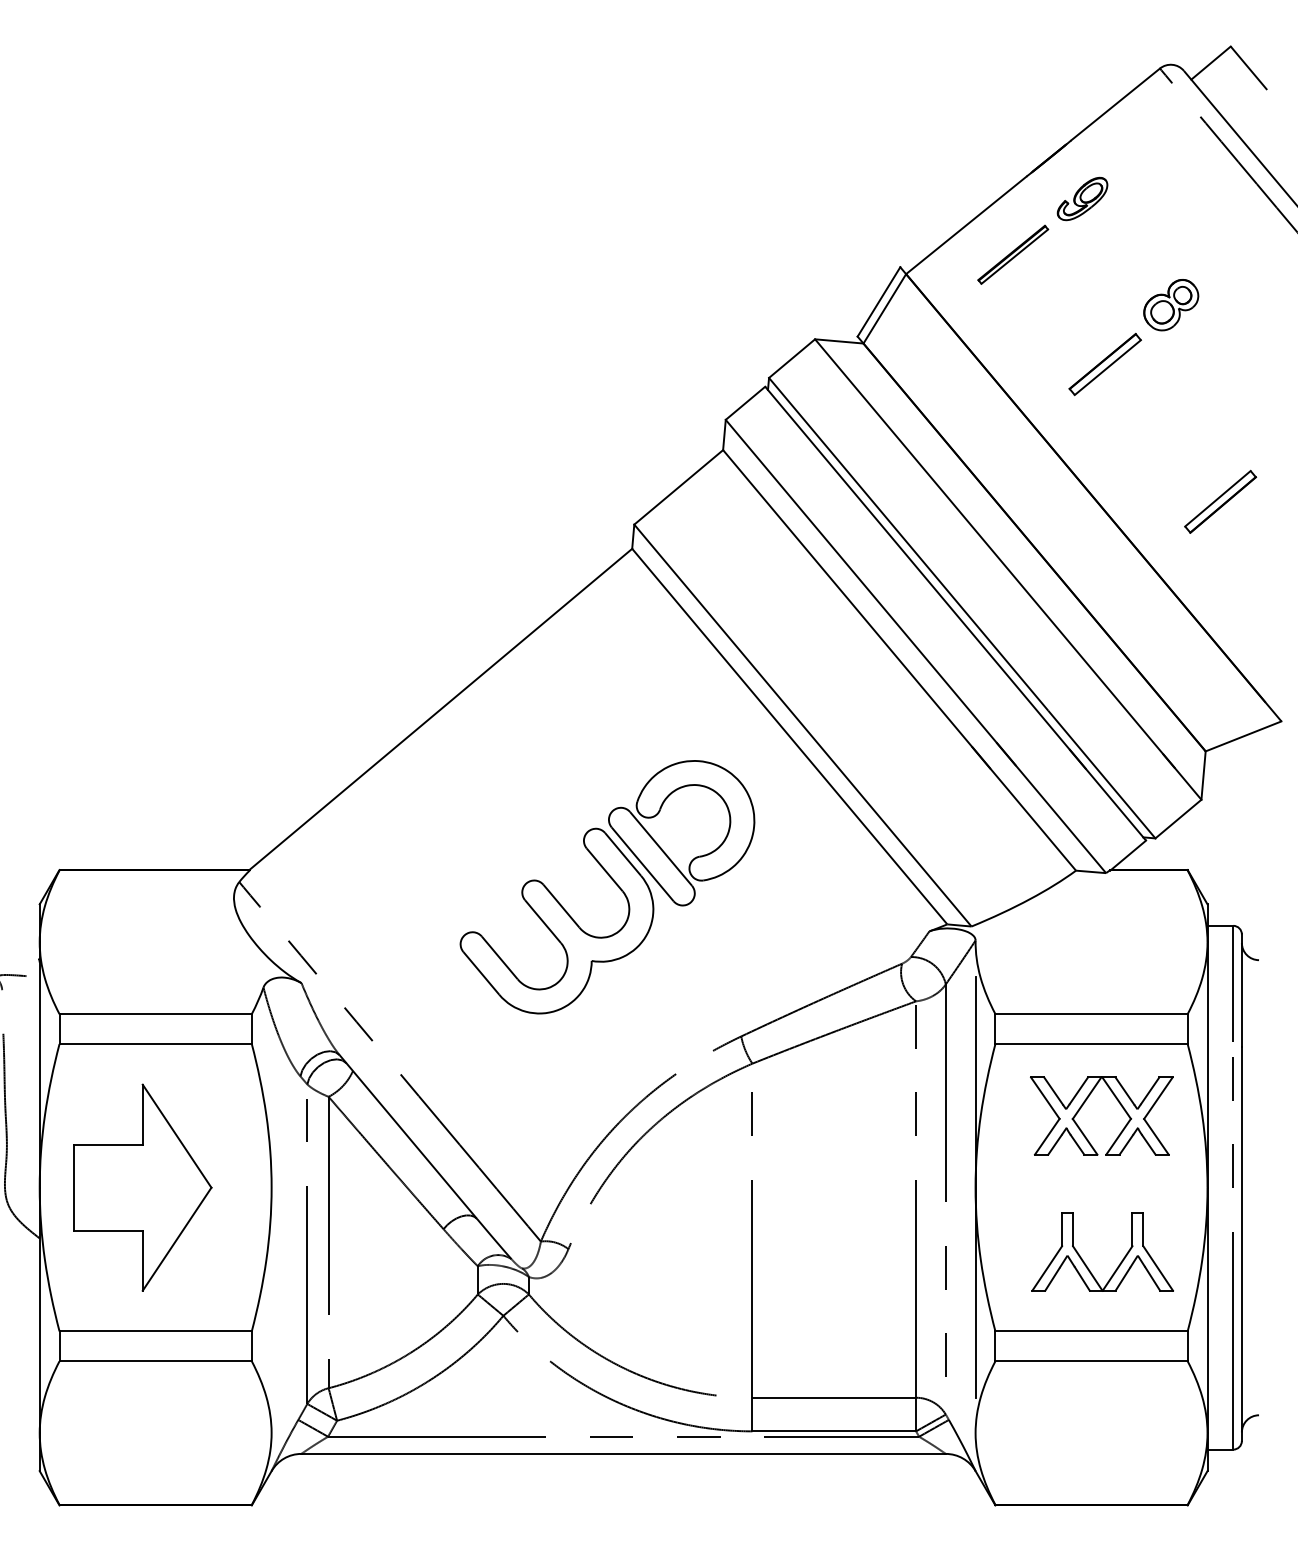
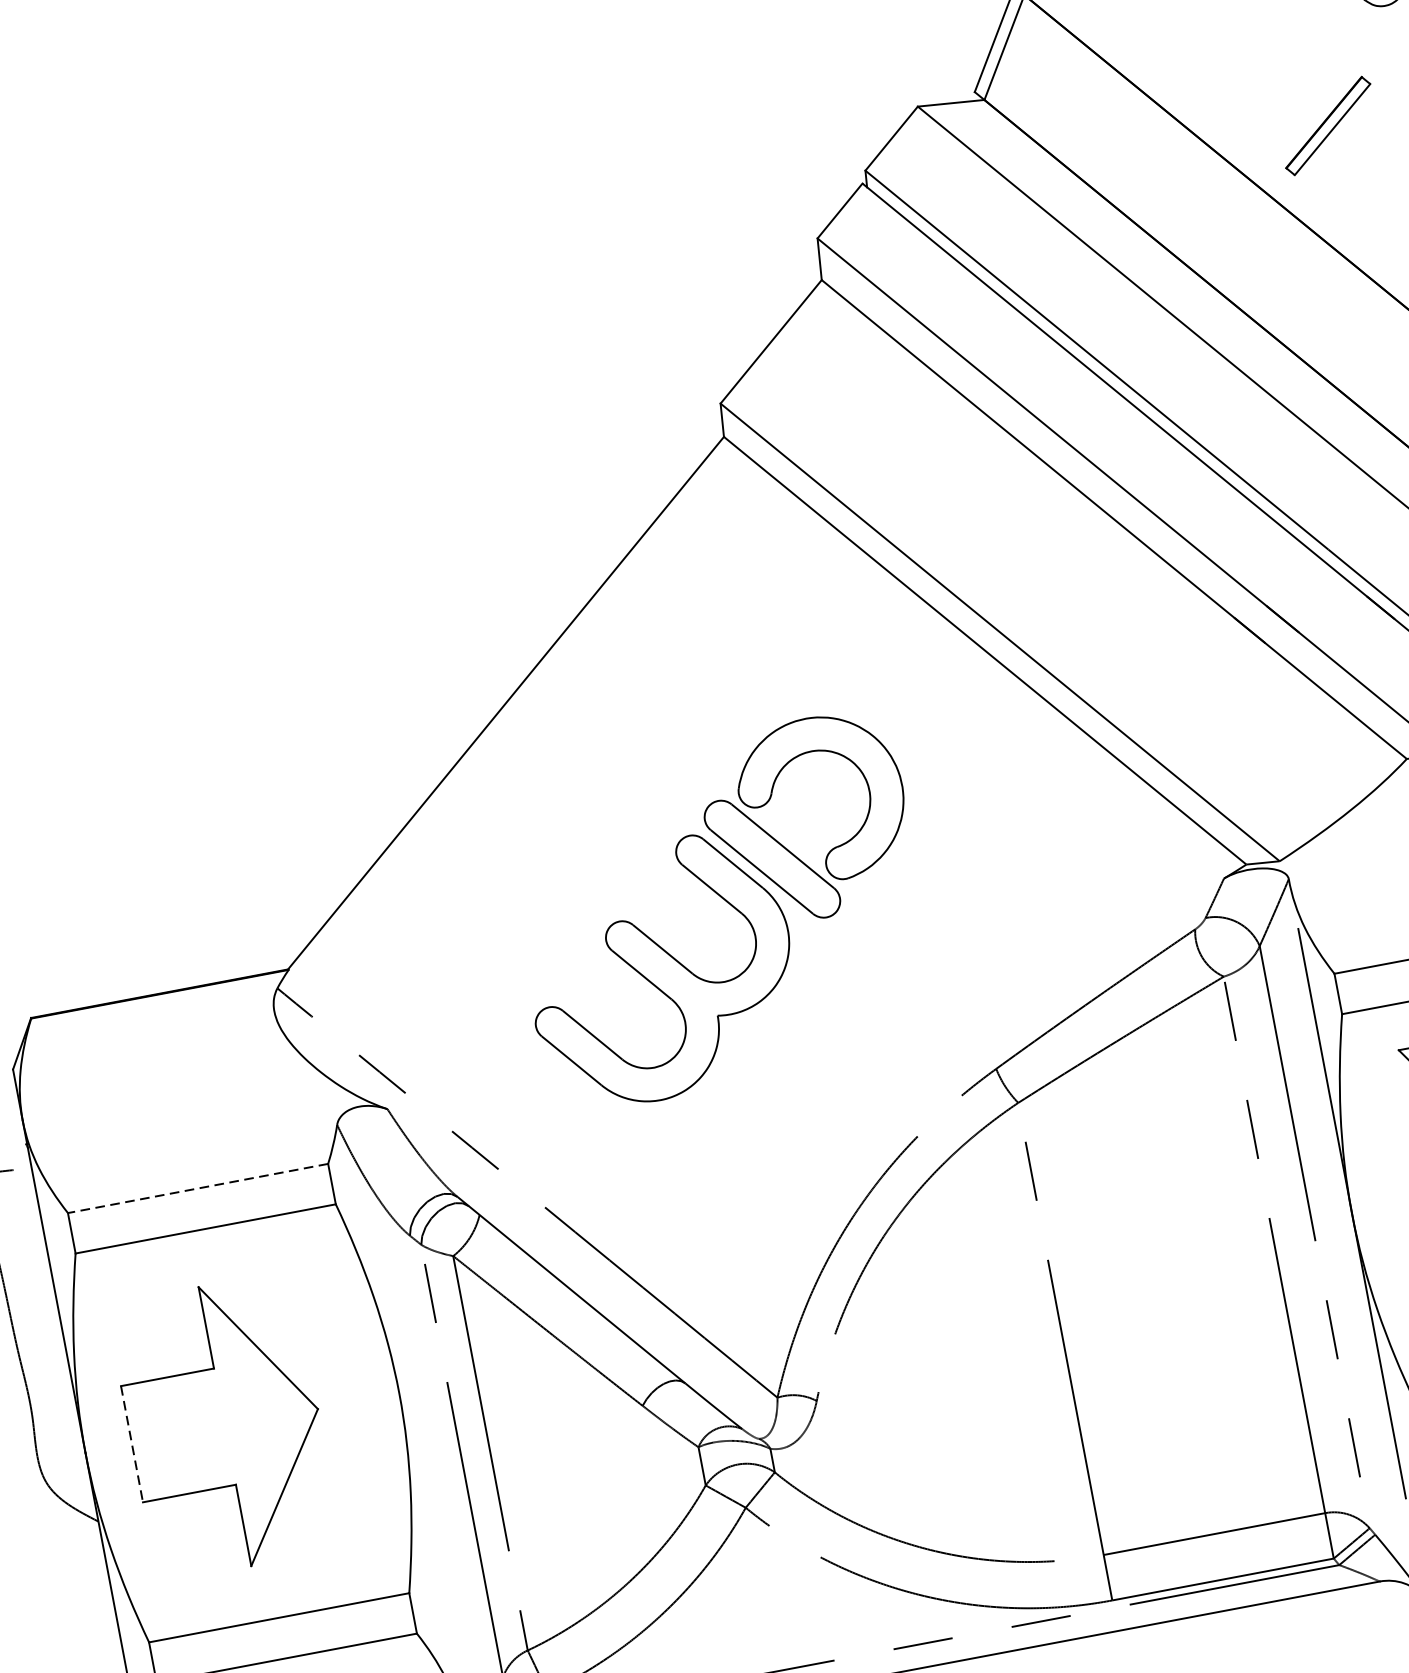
part: (1104, 364) -> (1327, 126), moved
part: (614, 883) -> (728, 905), moved
line: (155, 1014) -> (197, 1188), solid -> dashed
line: (74, 1187) -> (132, 1443), solid -> dashed

